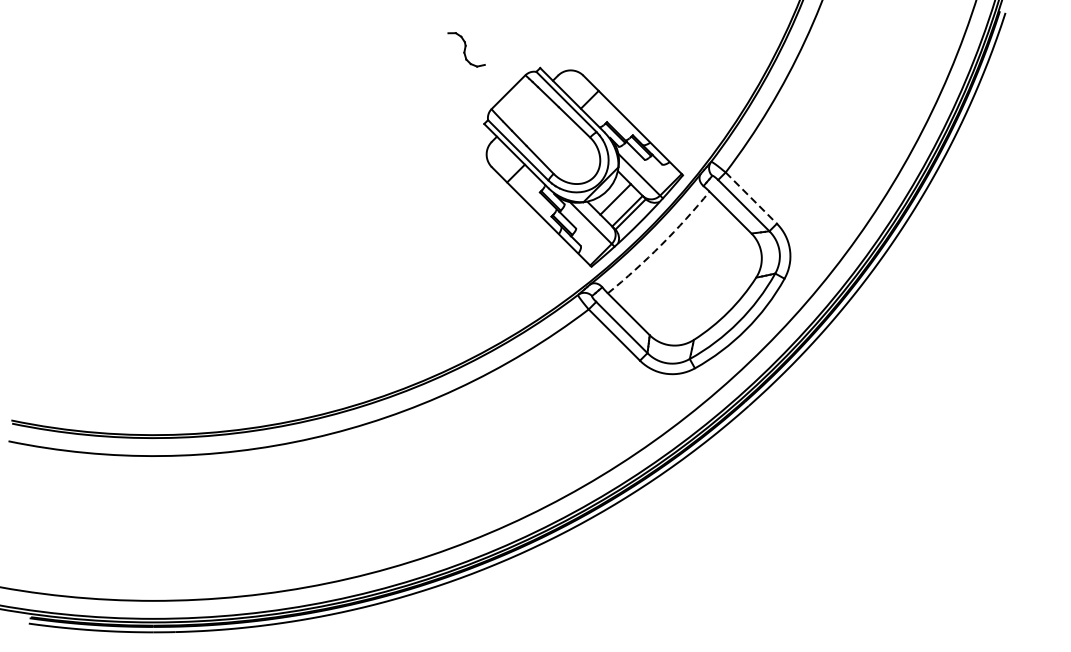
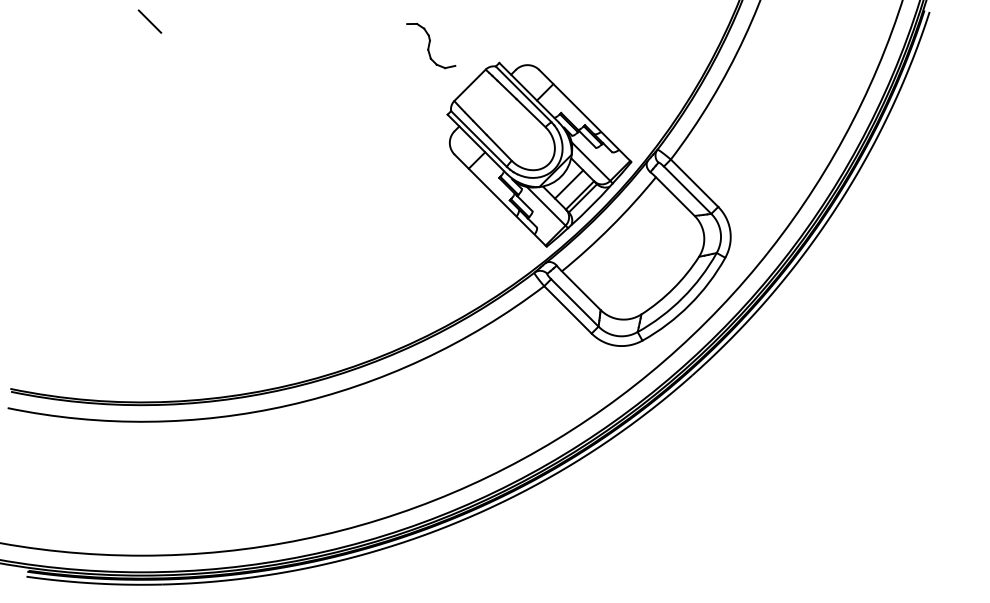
line: (161, 23) -> (149, 21), added
part: (466, 50) -> (431, 46), size x1.43
line: (751, 198) -> (694, 183), dashed -> solid
arc: (661, 244) -> (611, 226), dashed -> solid

